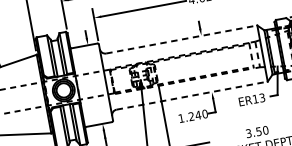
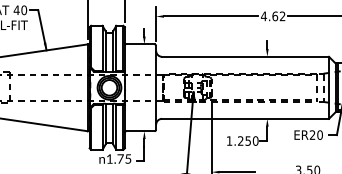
line: (182, 39) -> (246, 56), dashed -> solid
line: (192, 95) -> (246, 118), dashed -> solid
text: (258, 98) -> (315, 134), ER13 -> ER20
text: (198, 114) -> (248, 140), 1.240 -> 1.250

